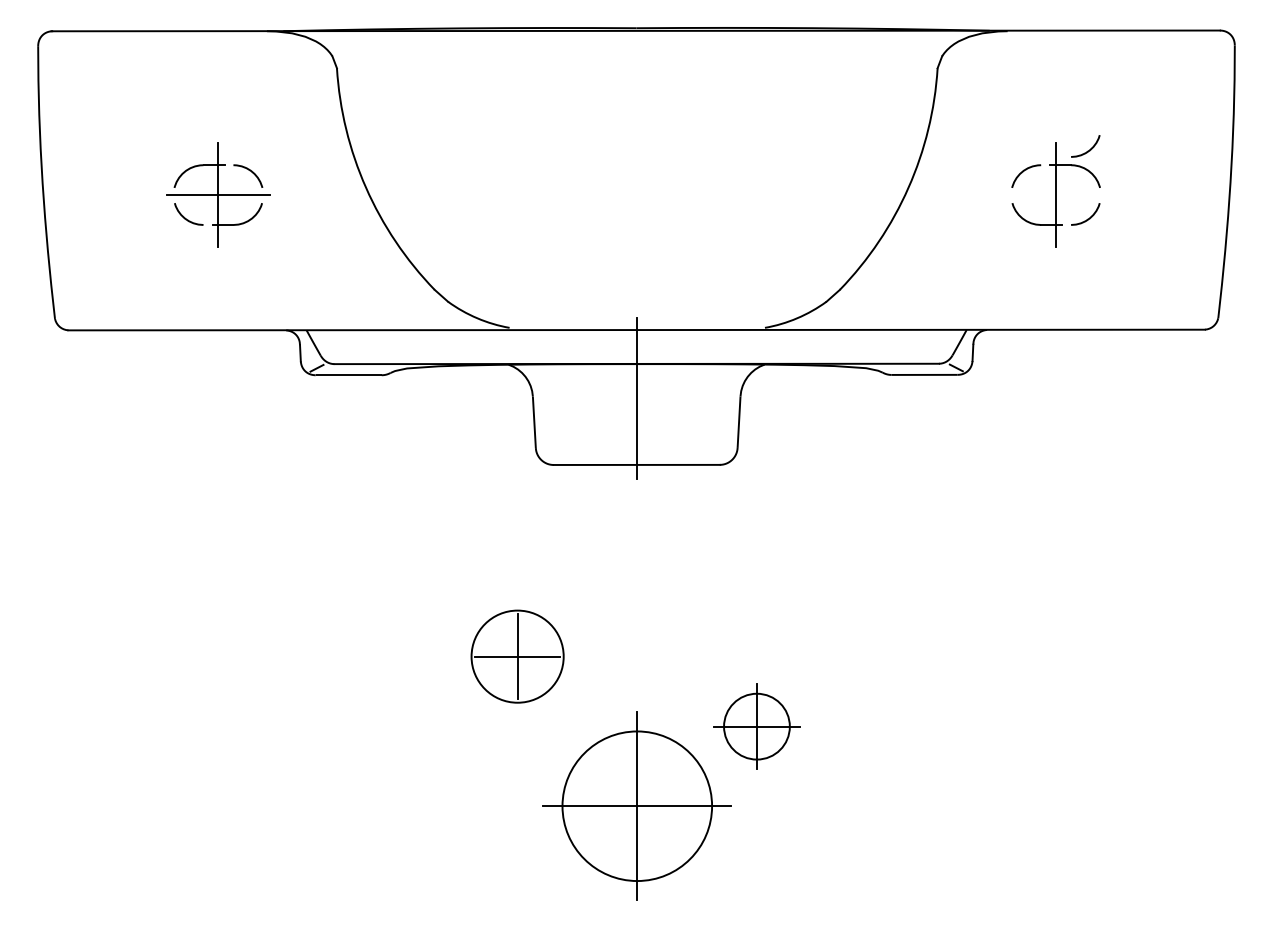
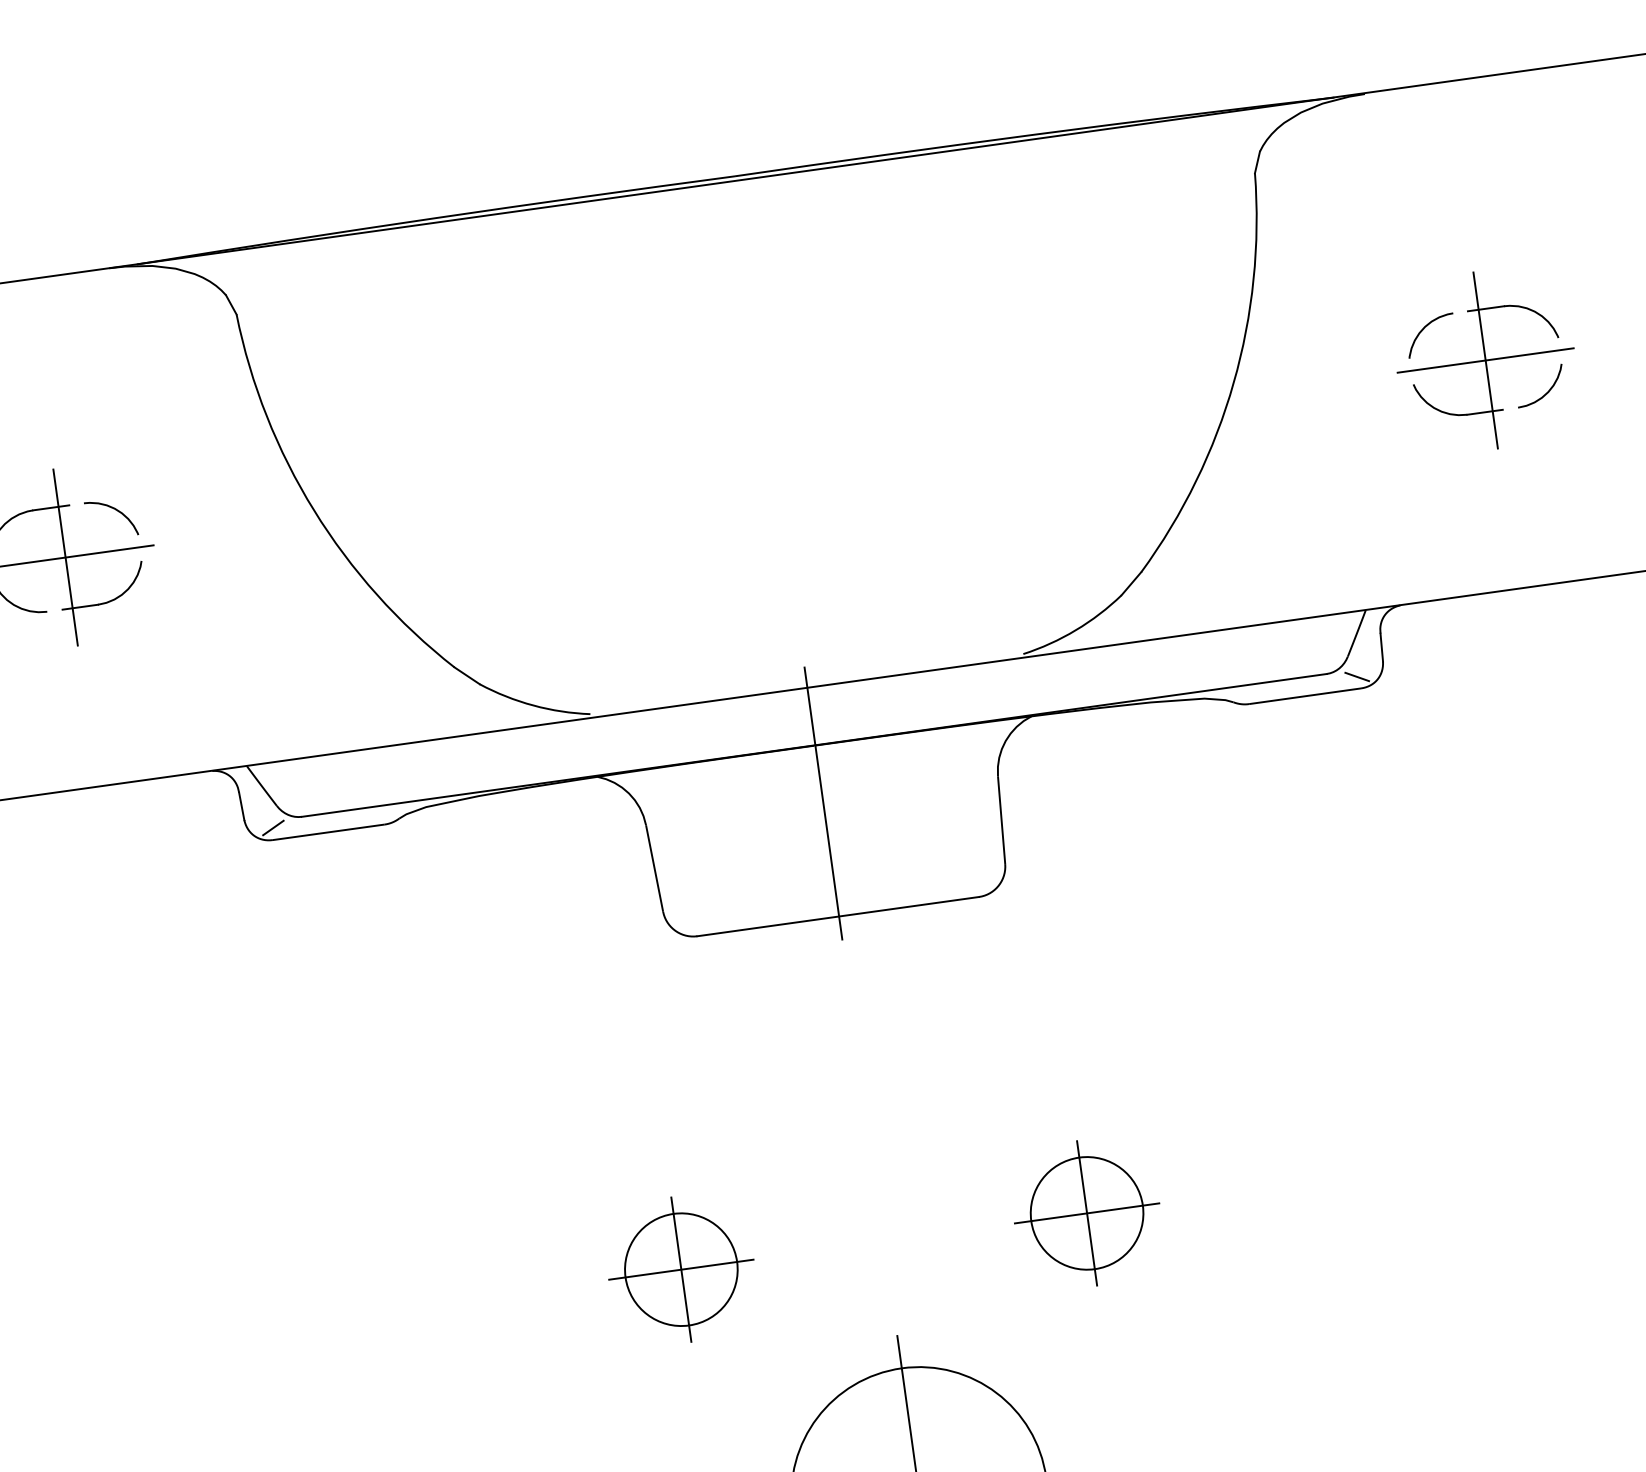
curve: (1087, 150) -> (1528, 277), removed
line: (1056, 195) -> (1486, 361), added
circle: (517, 656) -> (681, 1269), size x0.71
part: (756, 726) -> (1086, 1213), moved

